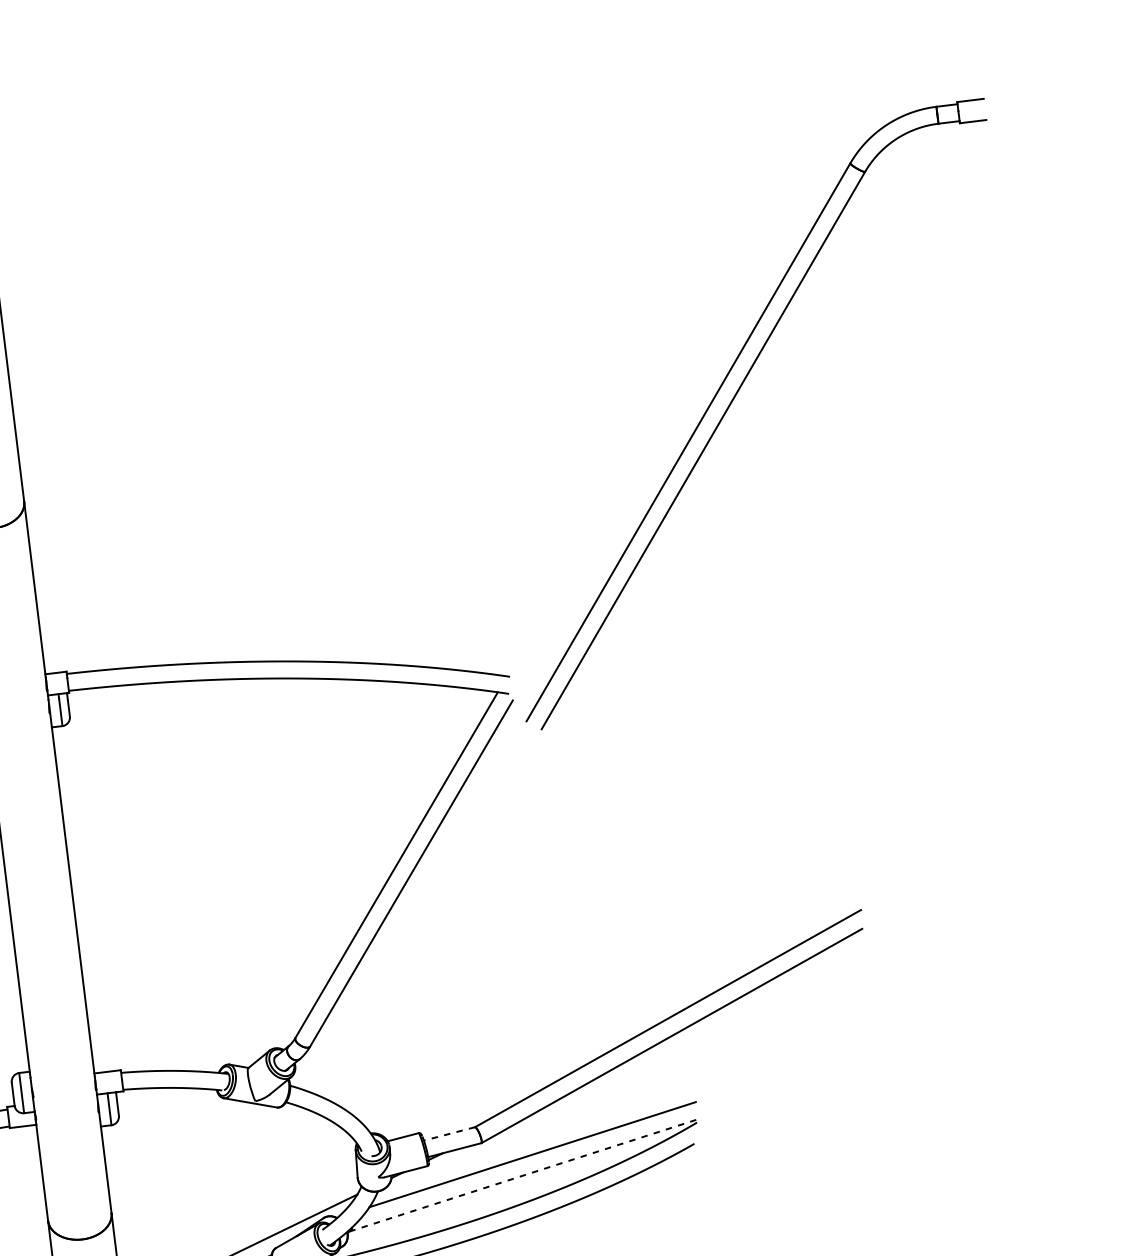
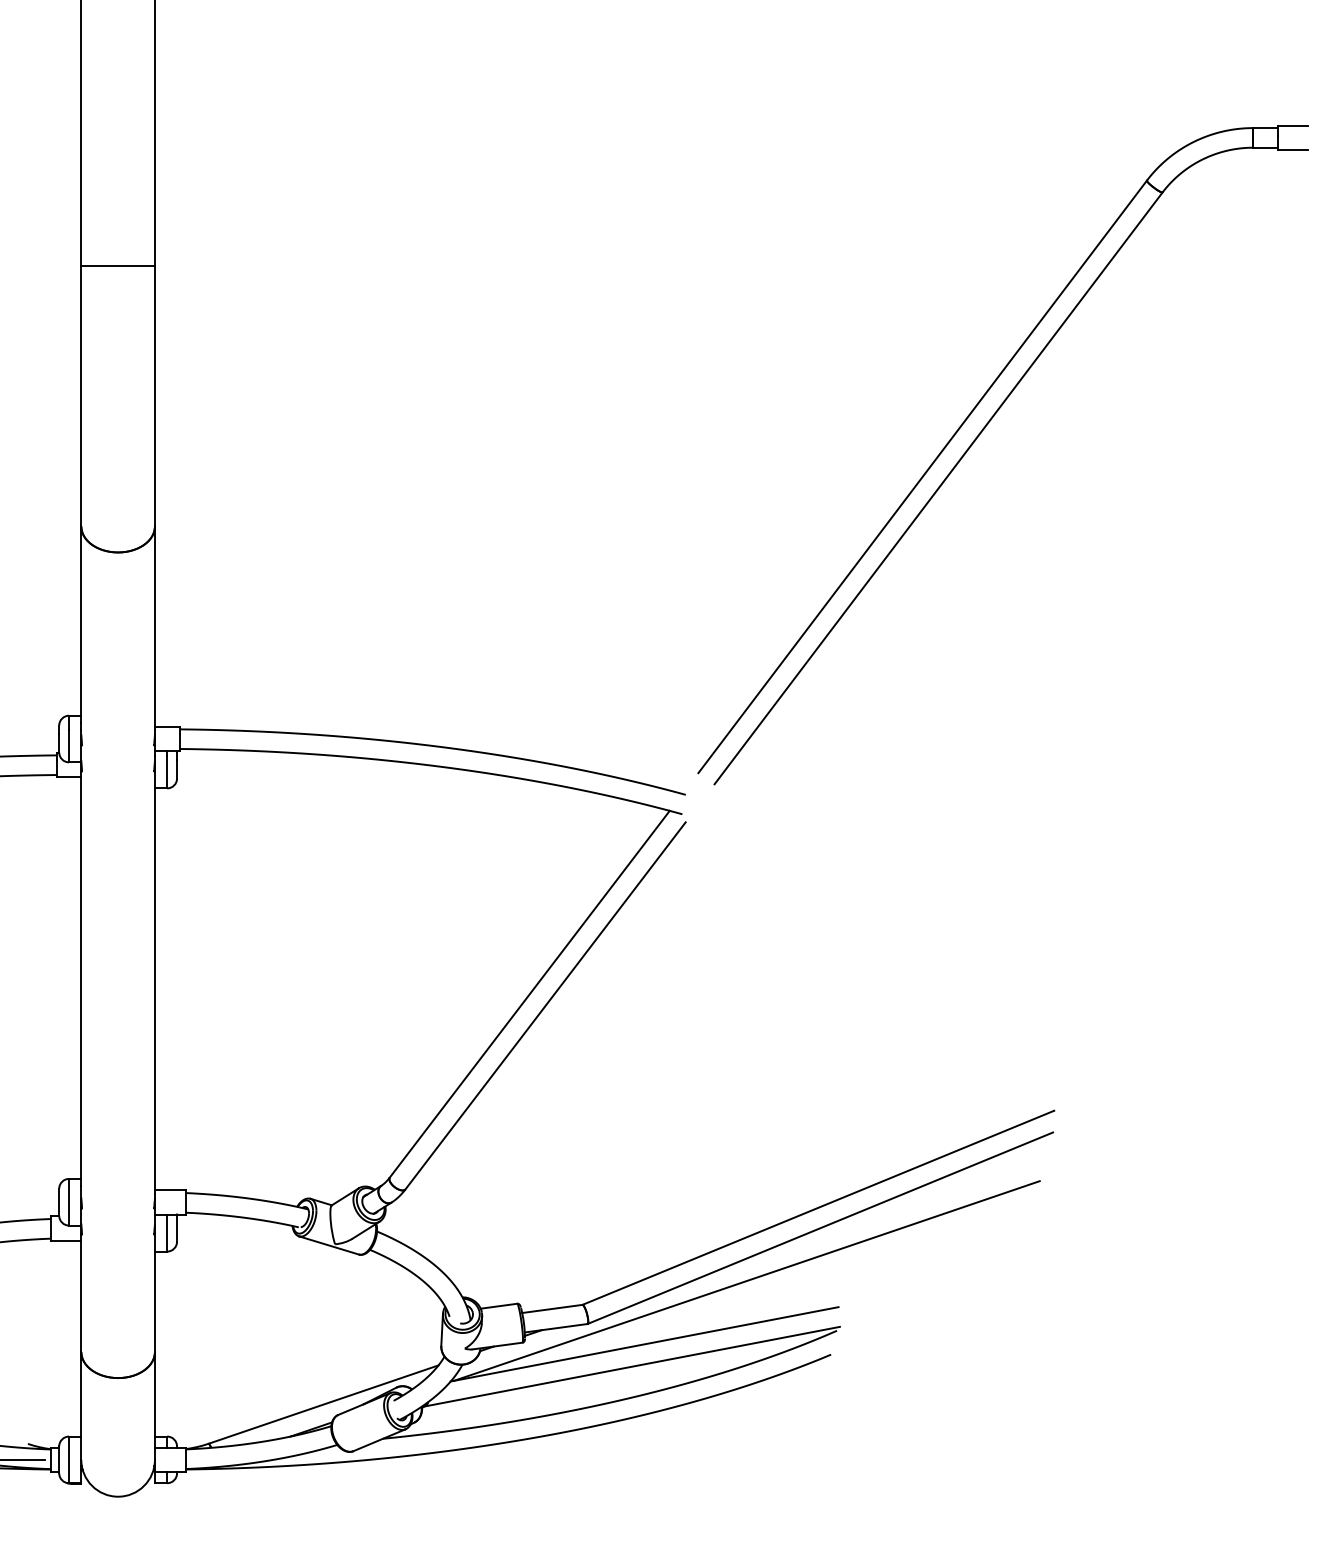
part: (733, 401) -> (979, 436), moved
line: (613, 1088) -> (746, 1280), added
line: (448, 1134) -> (551, 1309), dashed -> solid
line: (524, 1175) -> (632, 1366), dashed -> solid

